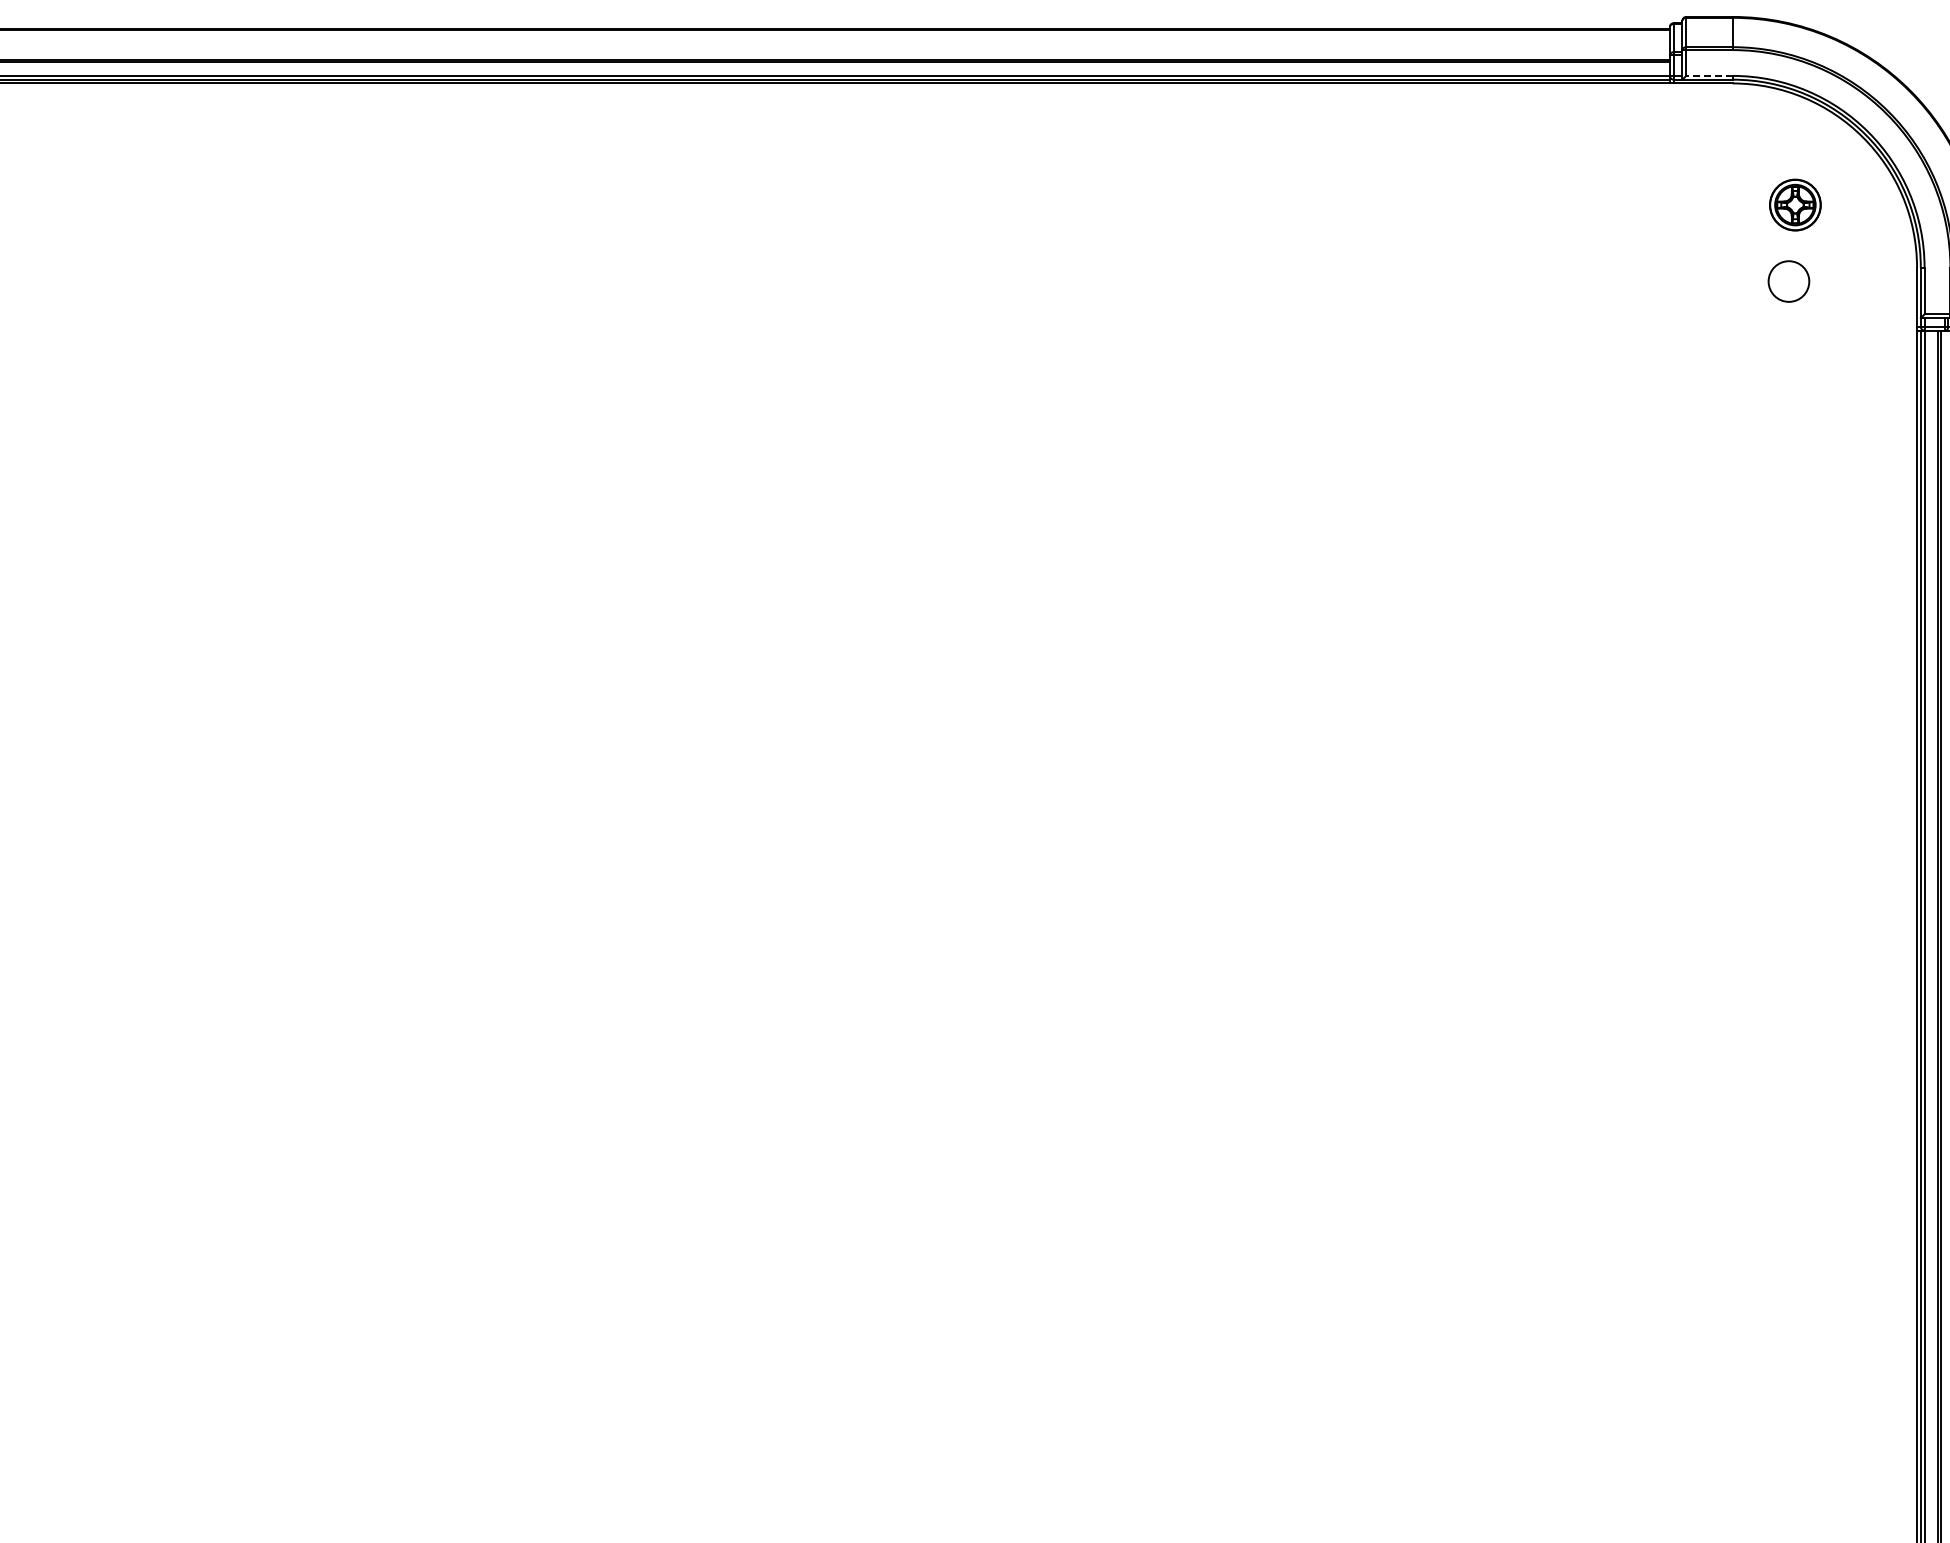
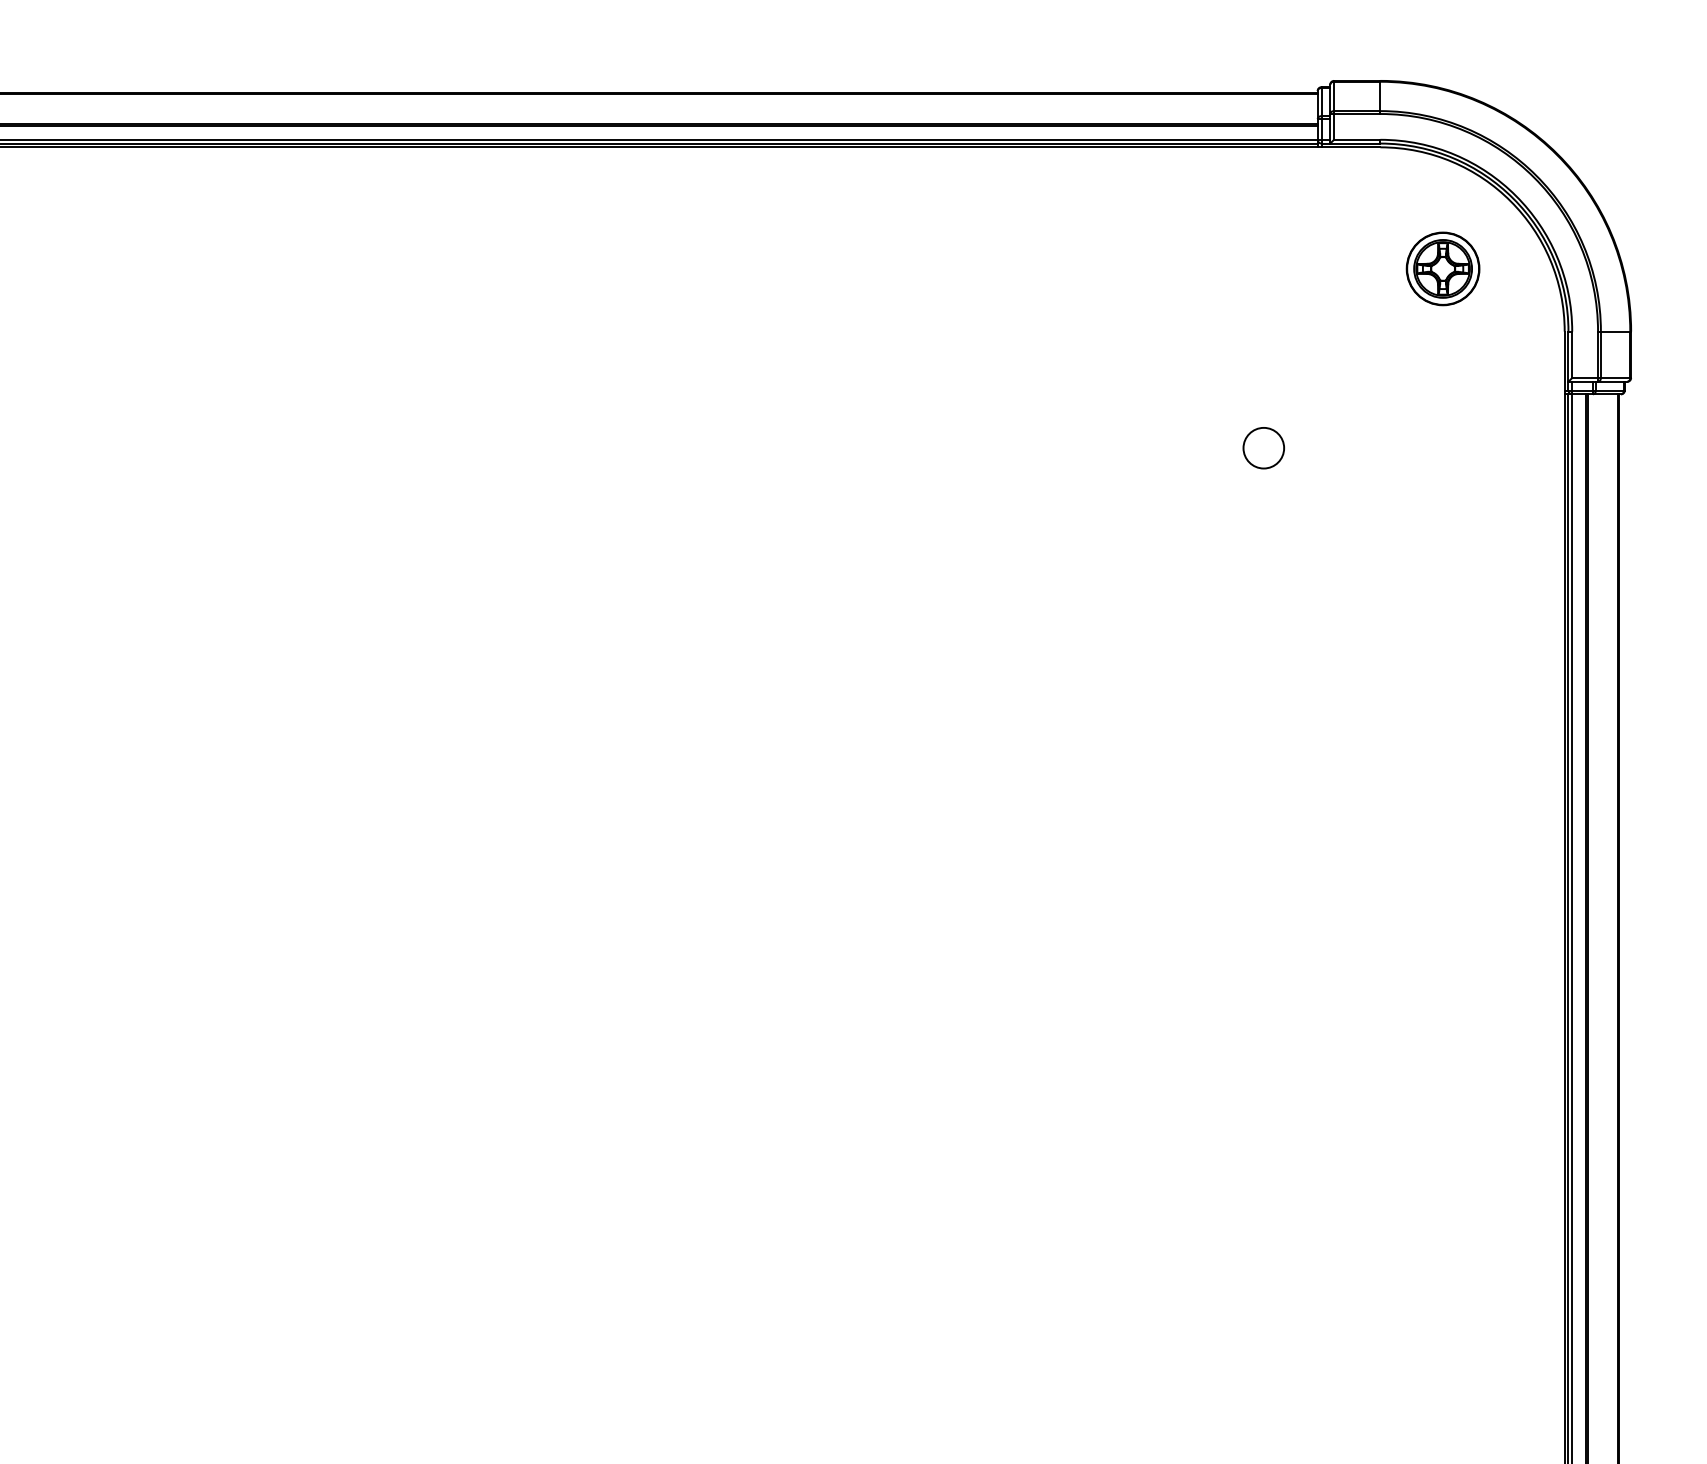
line: (1708, 75) -> (1356, 139), dashed -> solid
part: (1795, 204) -> (1443, 268), size x1.43
circle: (1788, 281) -> (1263, 448), moved

